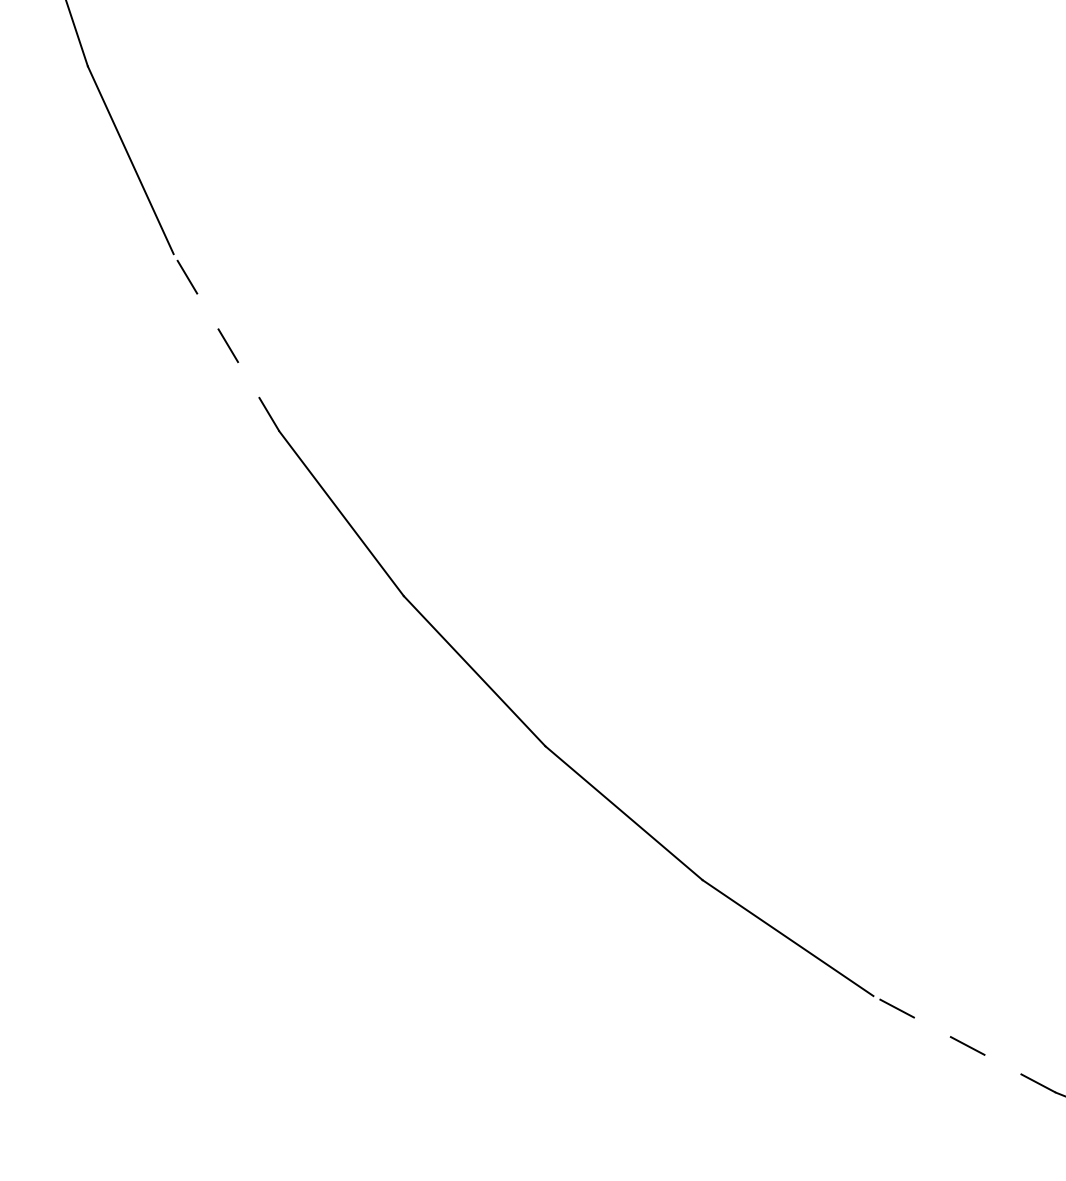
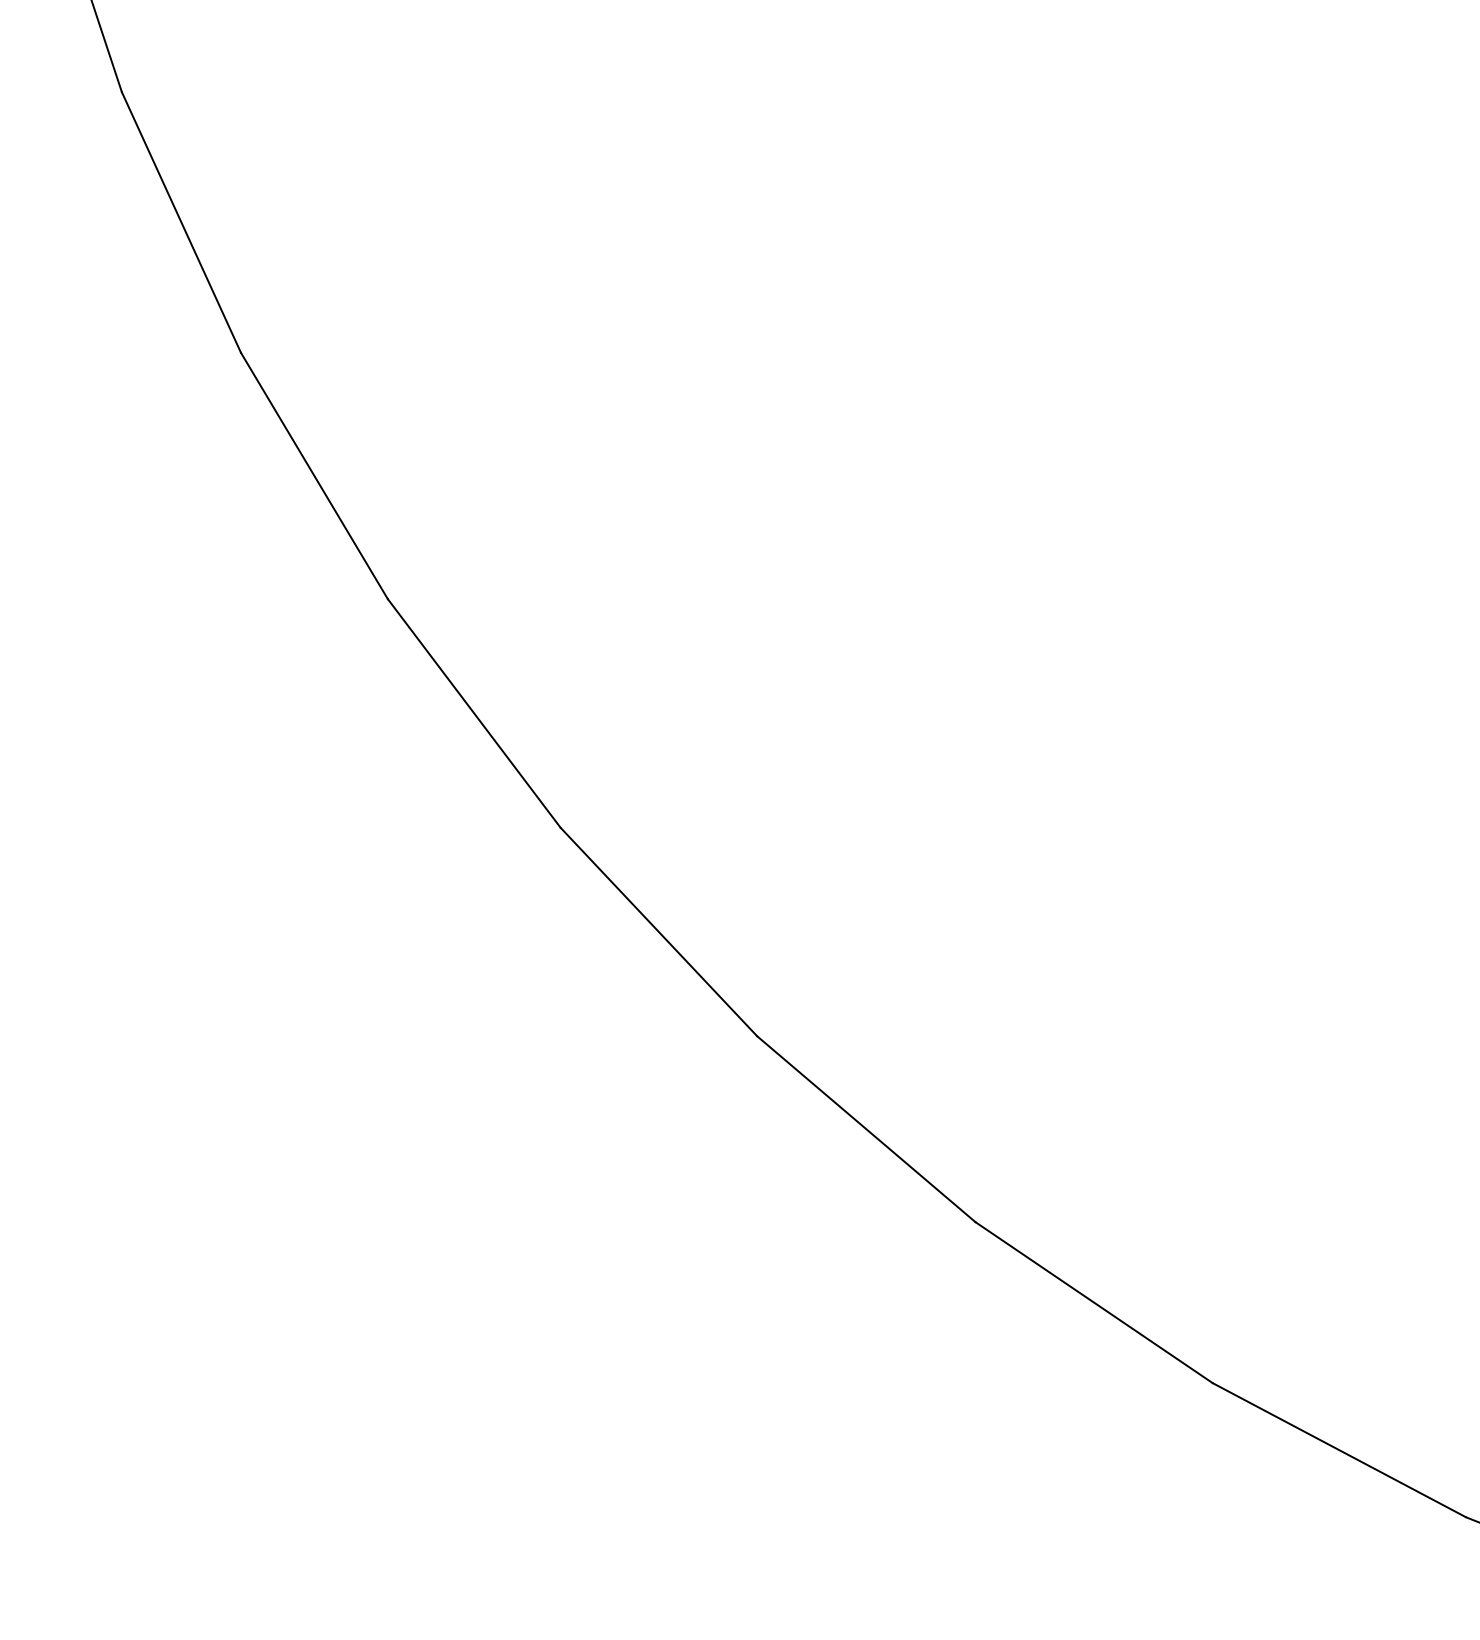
line: (226, 342) -> (314, 475), dashed -> solid
line: (964, 1044) -> (1339, 1450), dashed -> solid

